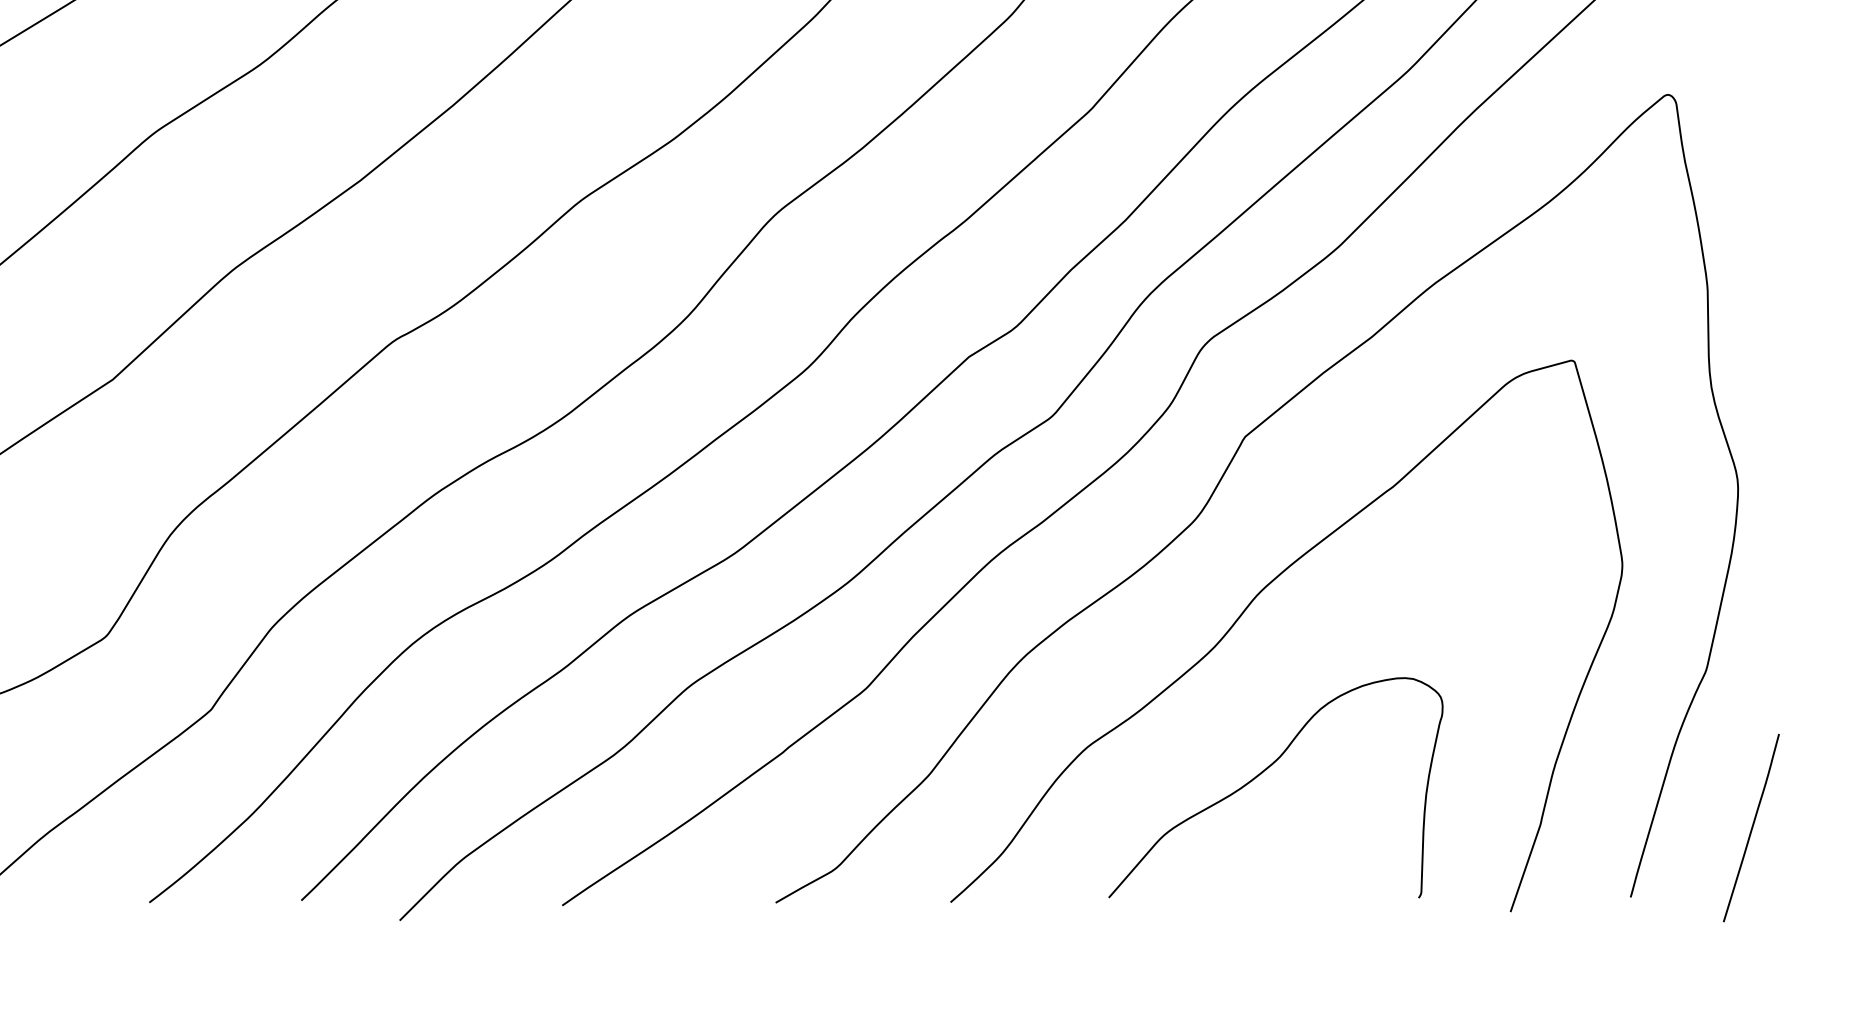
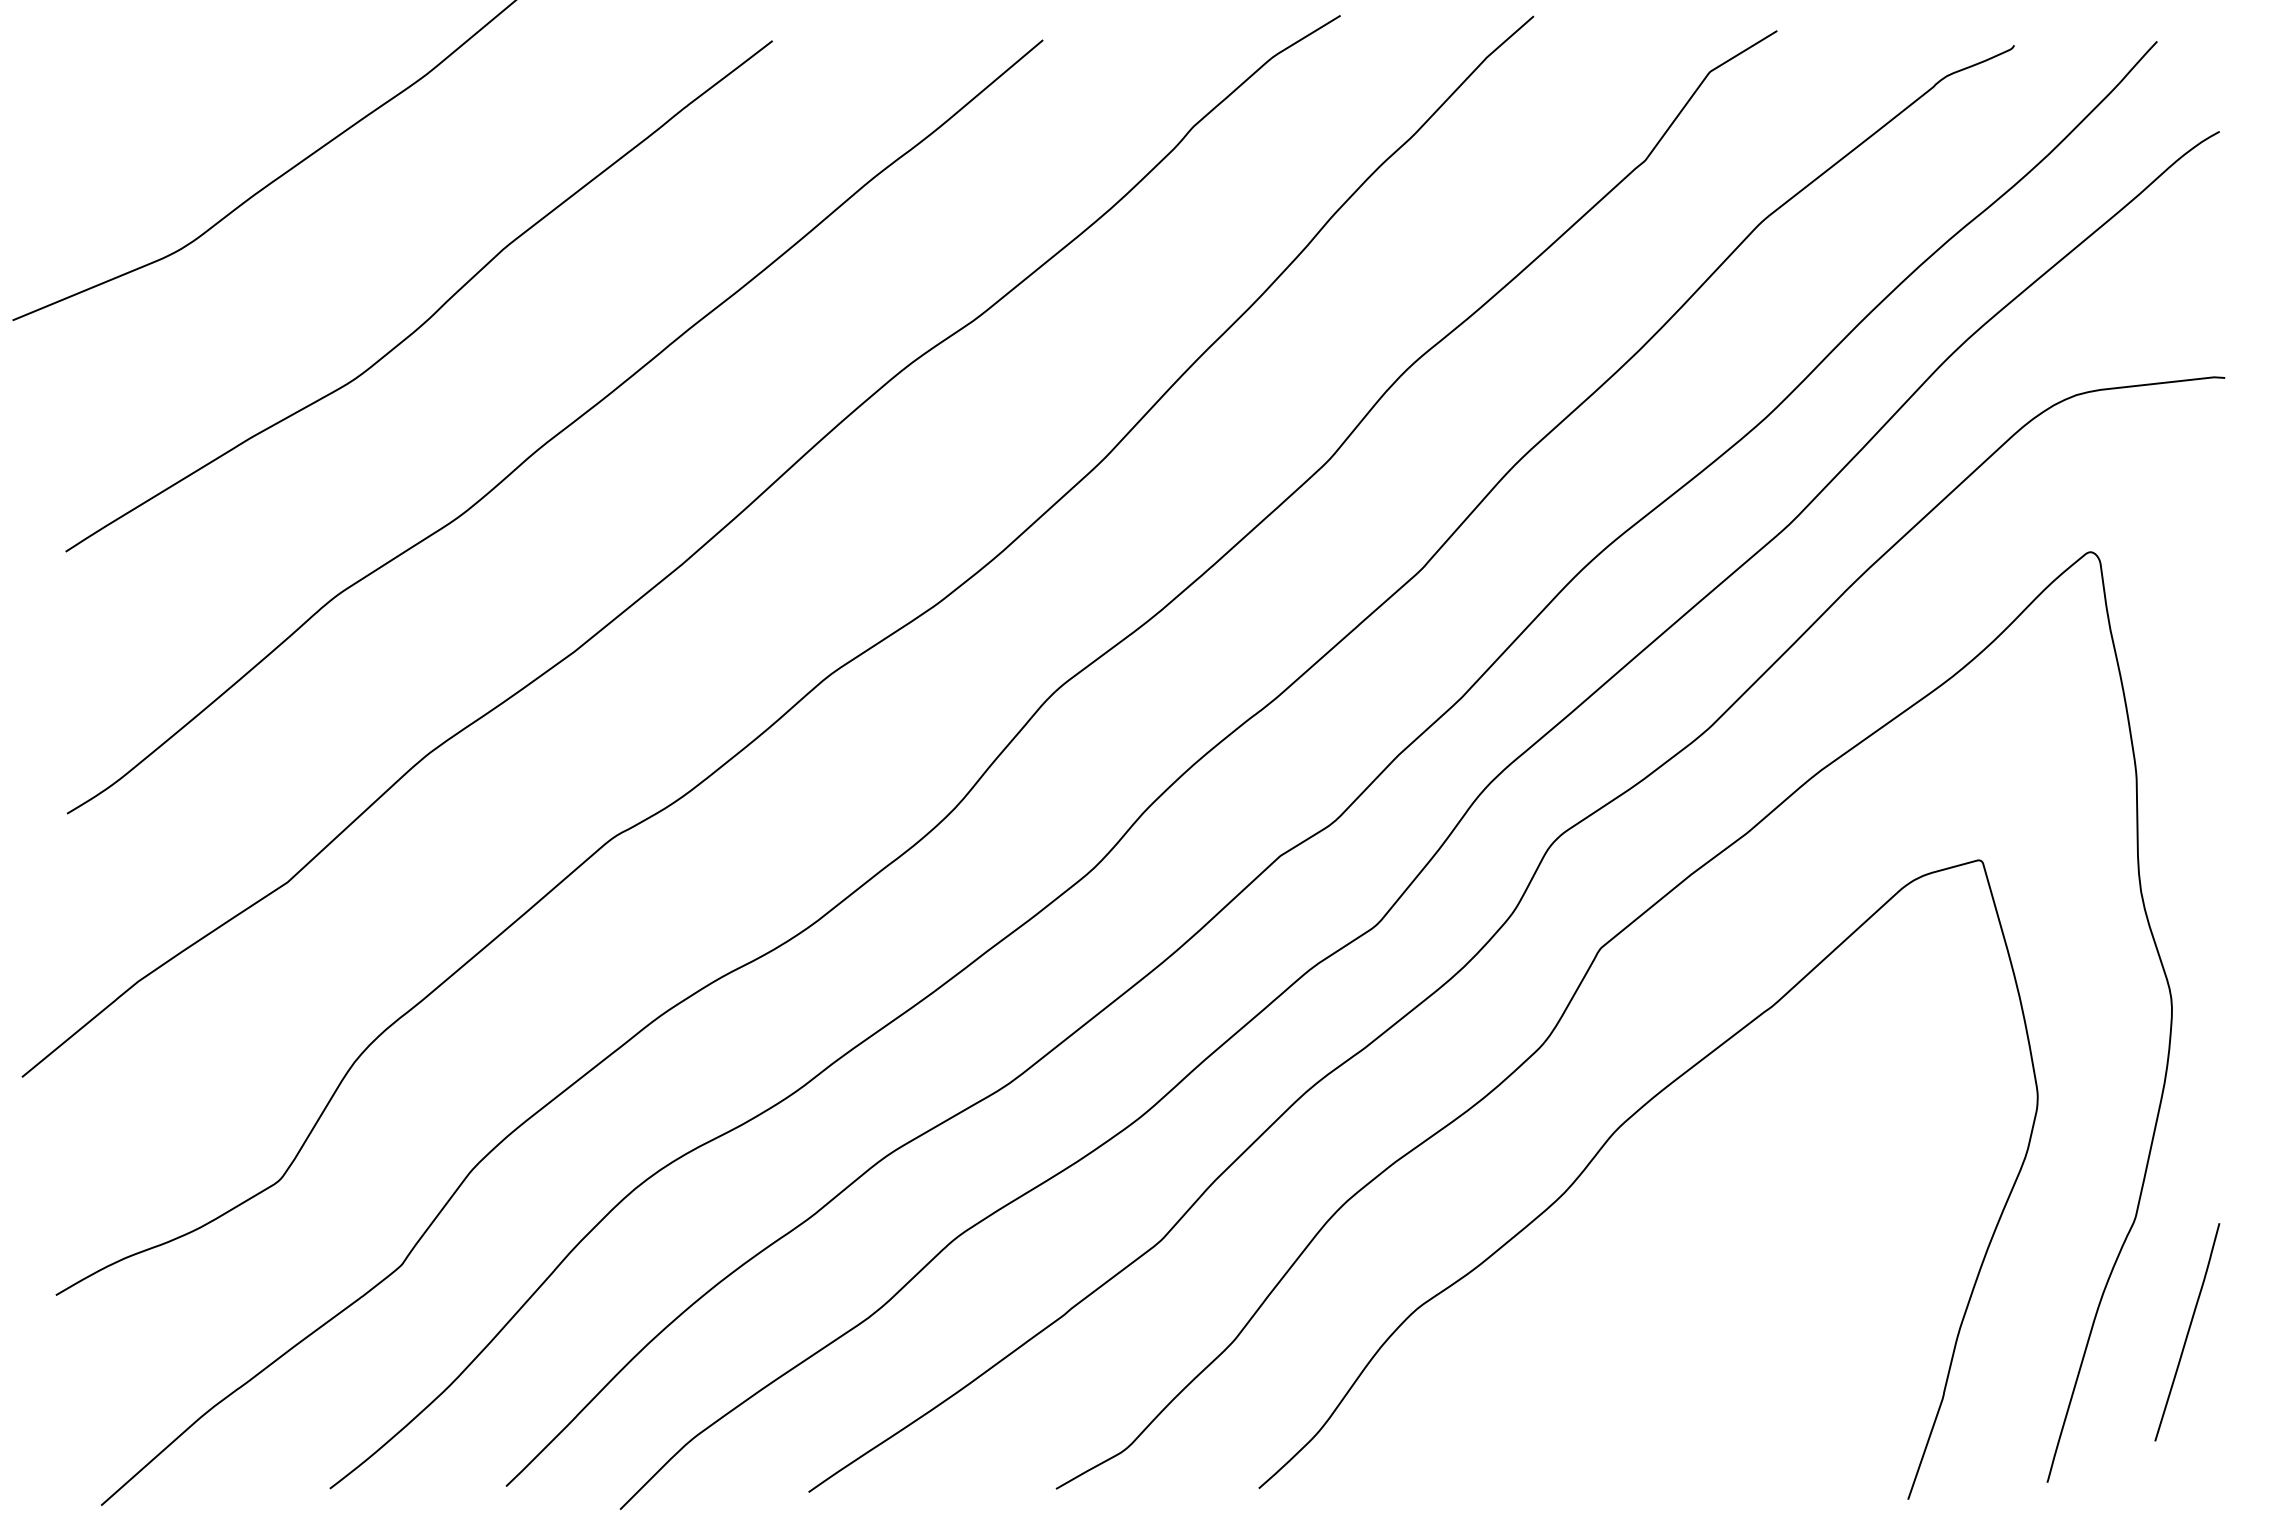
curve: (1264, 772) -> (1622, 1337), removed
curve: (1751, 828) -> (2187, 1332), moved

